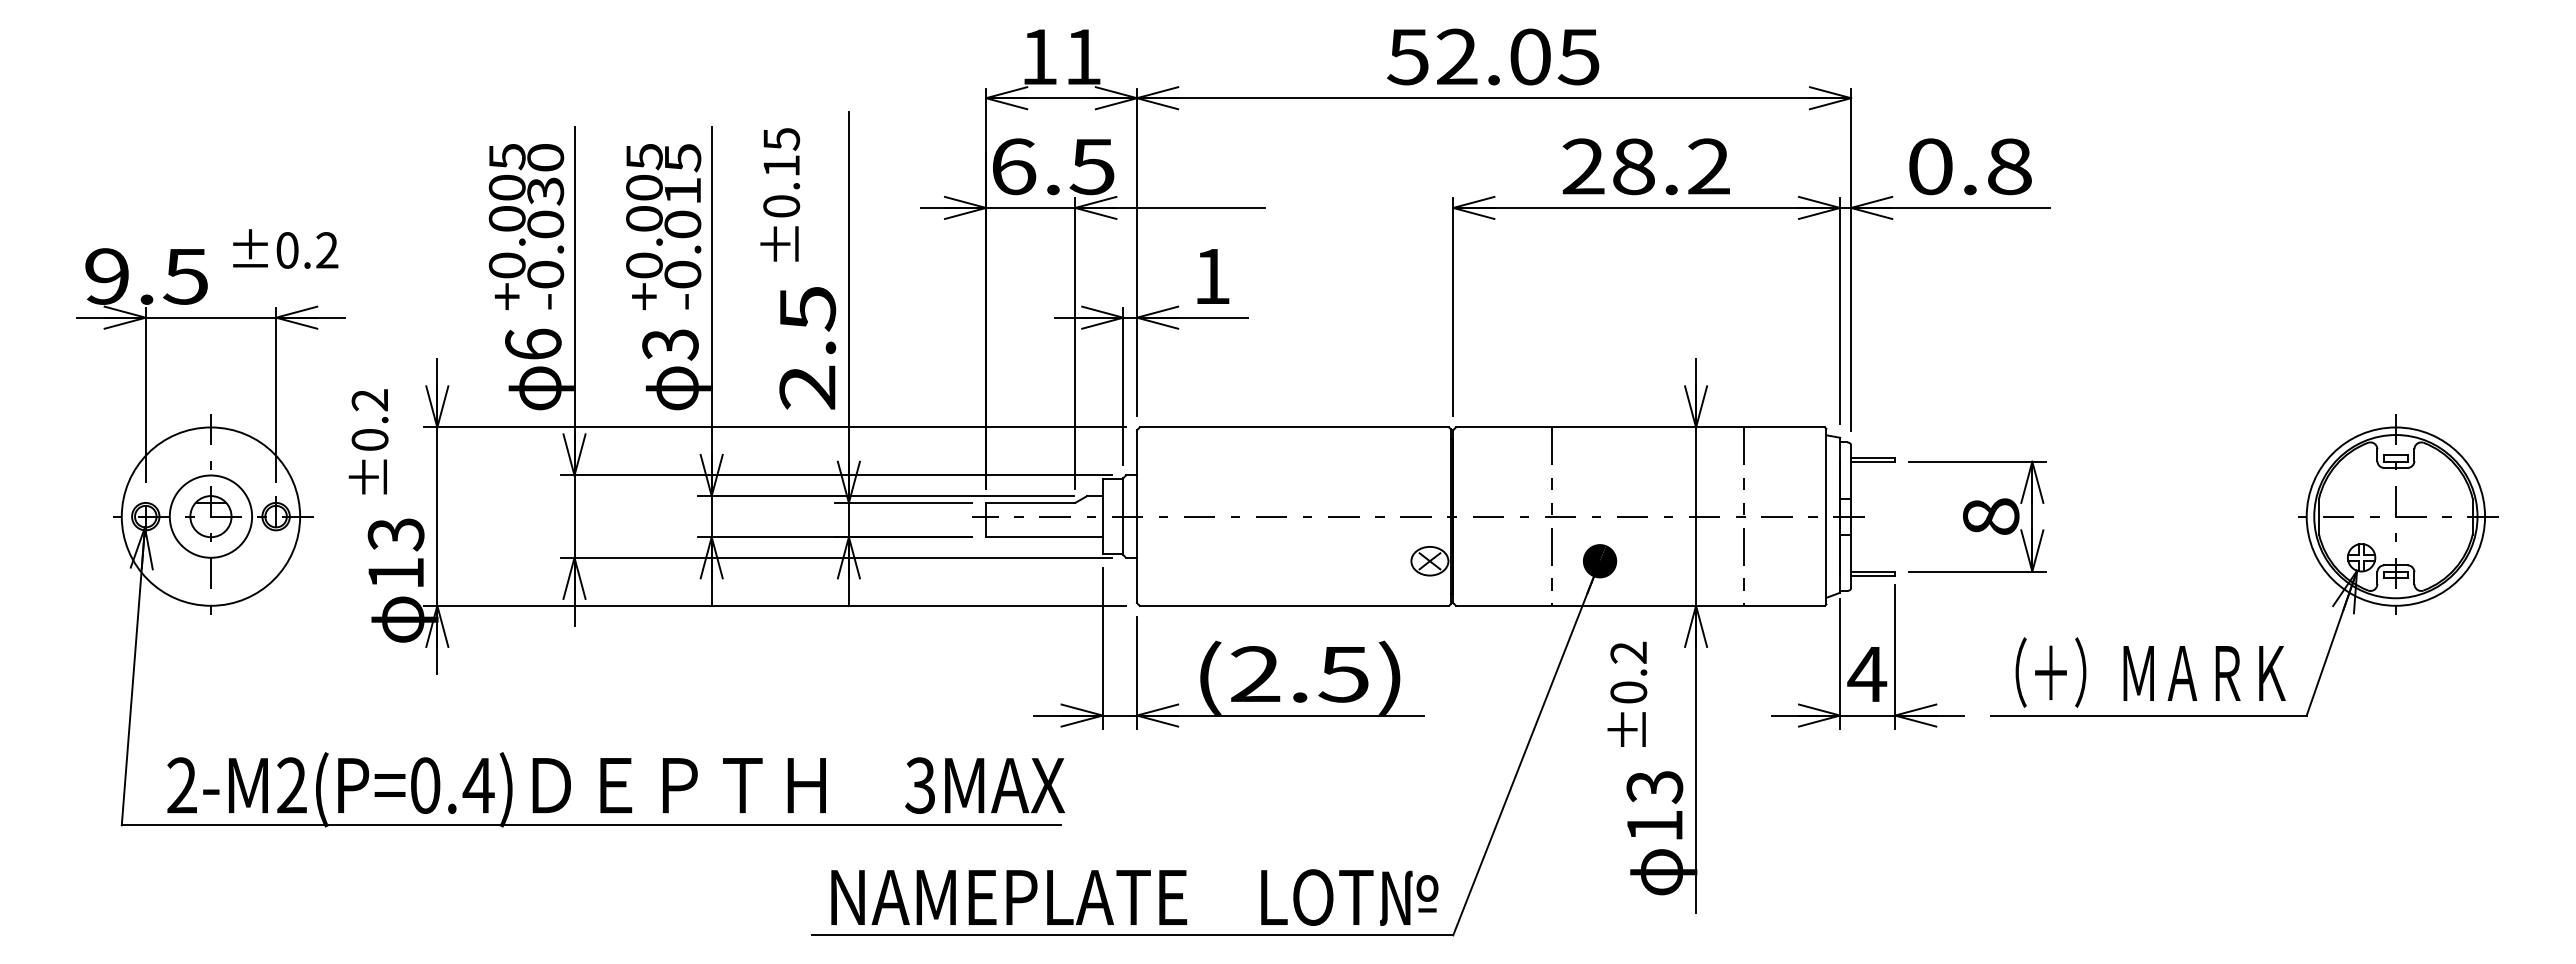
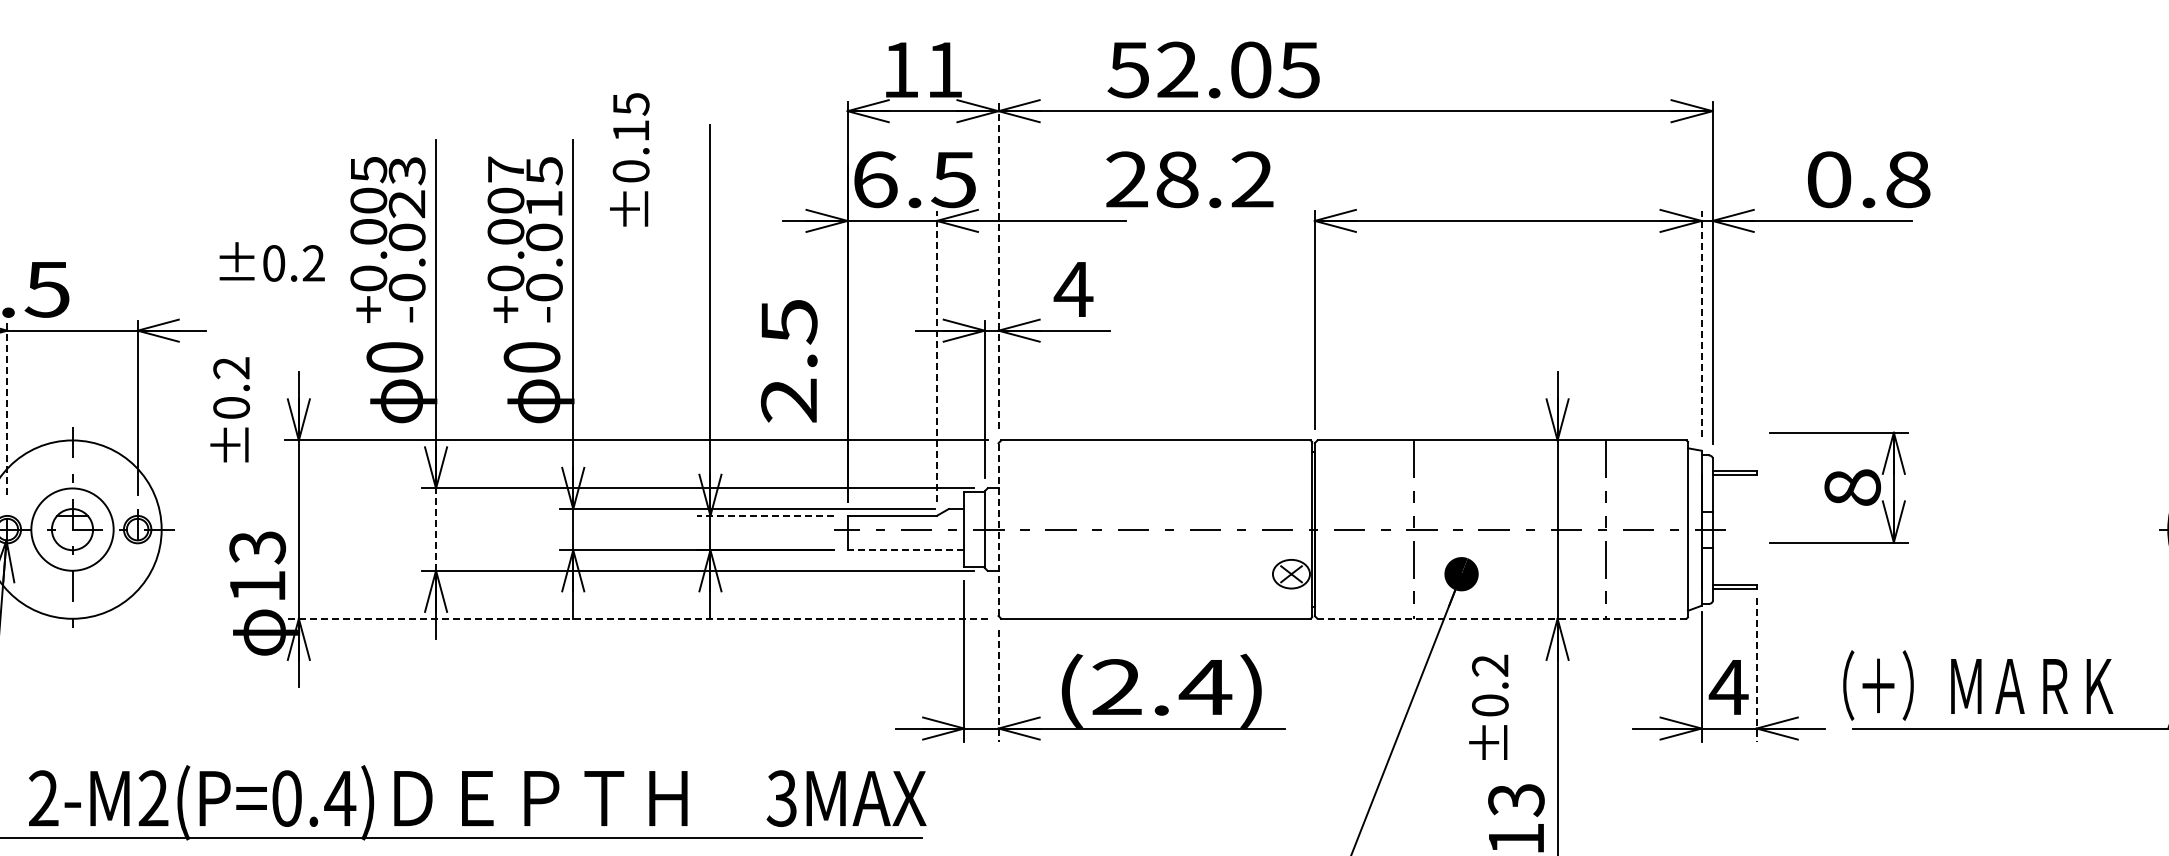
text: (1493, 56) -> (1214, 69), moved
text: (644, 156) -> (506, 169), +0.005 -> +0.007
text: (1645, 166) -> (1189, 179), moved
text: (1970, 166) -> (1869, 179), moved
text: (545, 174) -> (407, 187), -0.030 -> -0.023
text: (780, 194) -> (630, 159), moved
text: (285, 248) -> (272, 261), moved
line: (1137, 252) -> (999, 265), solid -> dashed
text: (1211, 276) -> (1073, 289), 1 -> 4
line: (1840, 311) -> (1702, 324), solid -> dashed
text: (533, 343) -> (395, 356), 6 -> 0
line: (1075, 343) -> (937, 356), solid -> dashed
text: (670, 344) -> (532, 357), 3 -> 0
text: (807, 348) -> (789, 361), moved
line: (145, 394) -> (7, 407), solid -> dashed
text: (368, 441) -> (230, 409), moved
line: (903, 502) -> (765, 515), solid -> dashed
line: (574, 516) -> (436, 529), solid -> dashed
line: (1137, 516) -> (999, 529), solid -> dashed
part: (1977, 516) -> (1839, 487), moved
line: (1043, 537) -> (905, 550), solid -> dashed
line: (774, 605) -> (636, 618), solid -> dashed
line: (1640, 605) -> (1502, 618), solid -> dashed
line: (1895, 657) -> (1757, 670), solid -> dashed
text: (2150, 672) -> (1978, 685), moved
line: (1137, 673) -> (999, 686), solid -> dashed
text: (1343, 674) -> (1205, 687), (2.5) -> (2.4)

